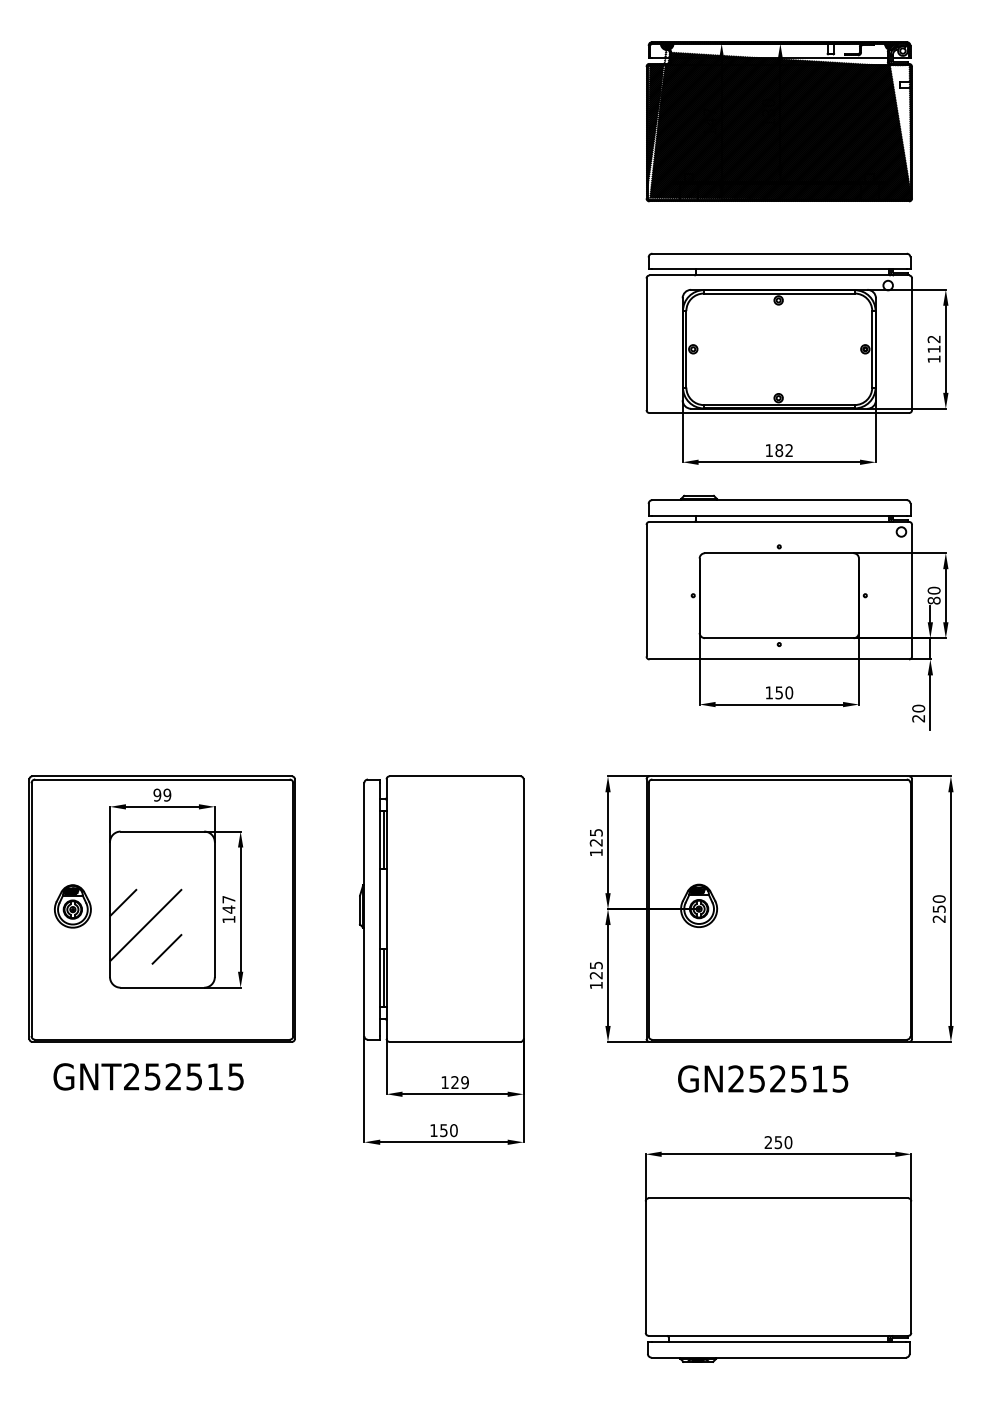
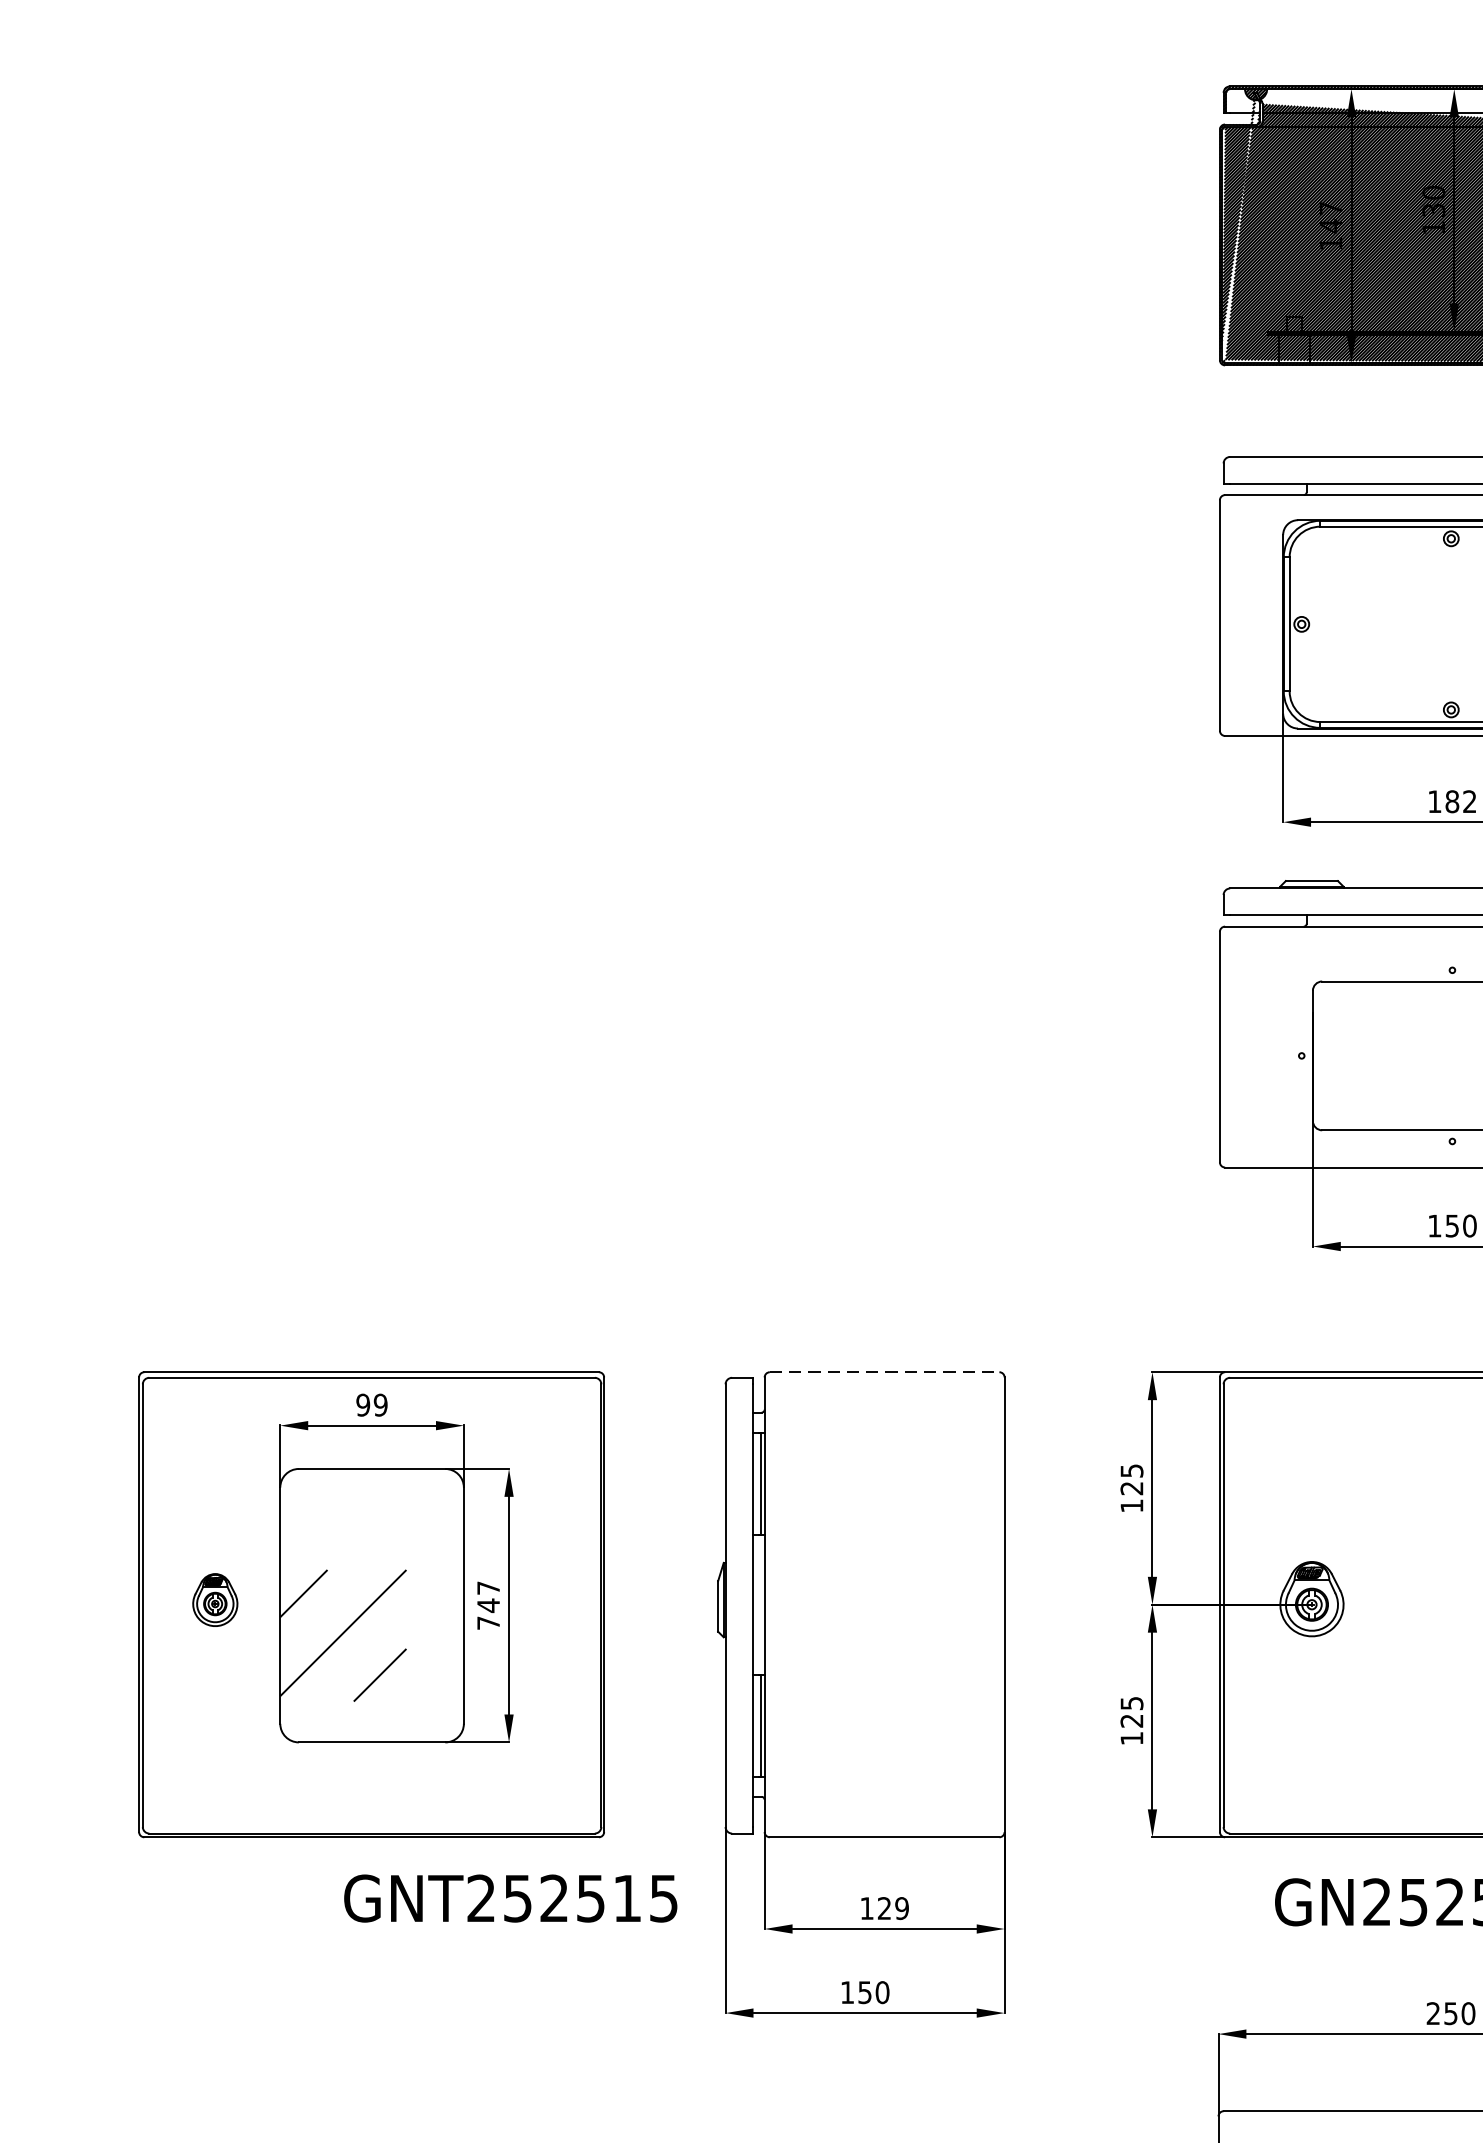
line: (455, 776) -> (885, 1372), solid -> dashed
part: (72, 906) -> (214, 1600), size x0.7
text: (228, 919) -> (487, 1622), 147 -> 747
text: (148, 1076) -> (510, 1897), moved

